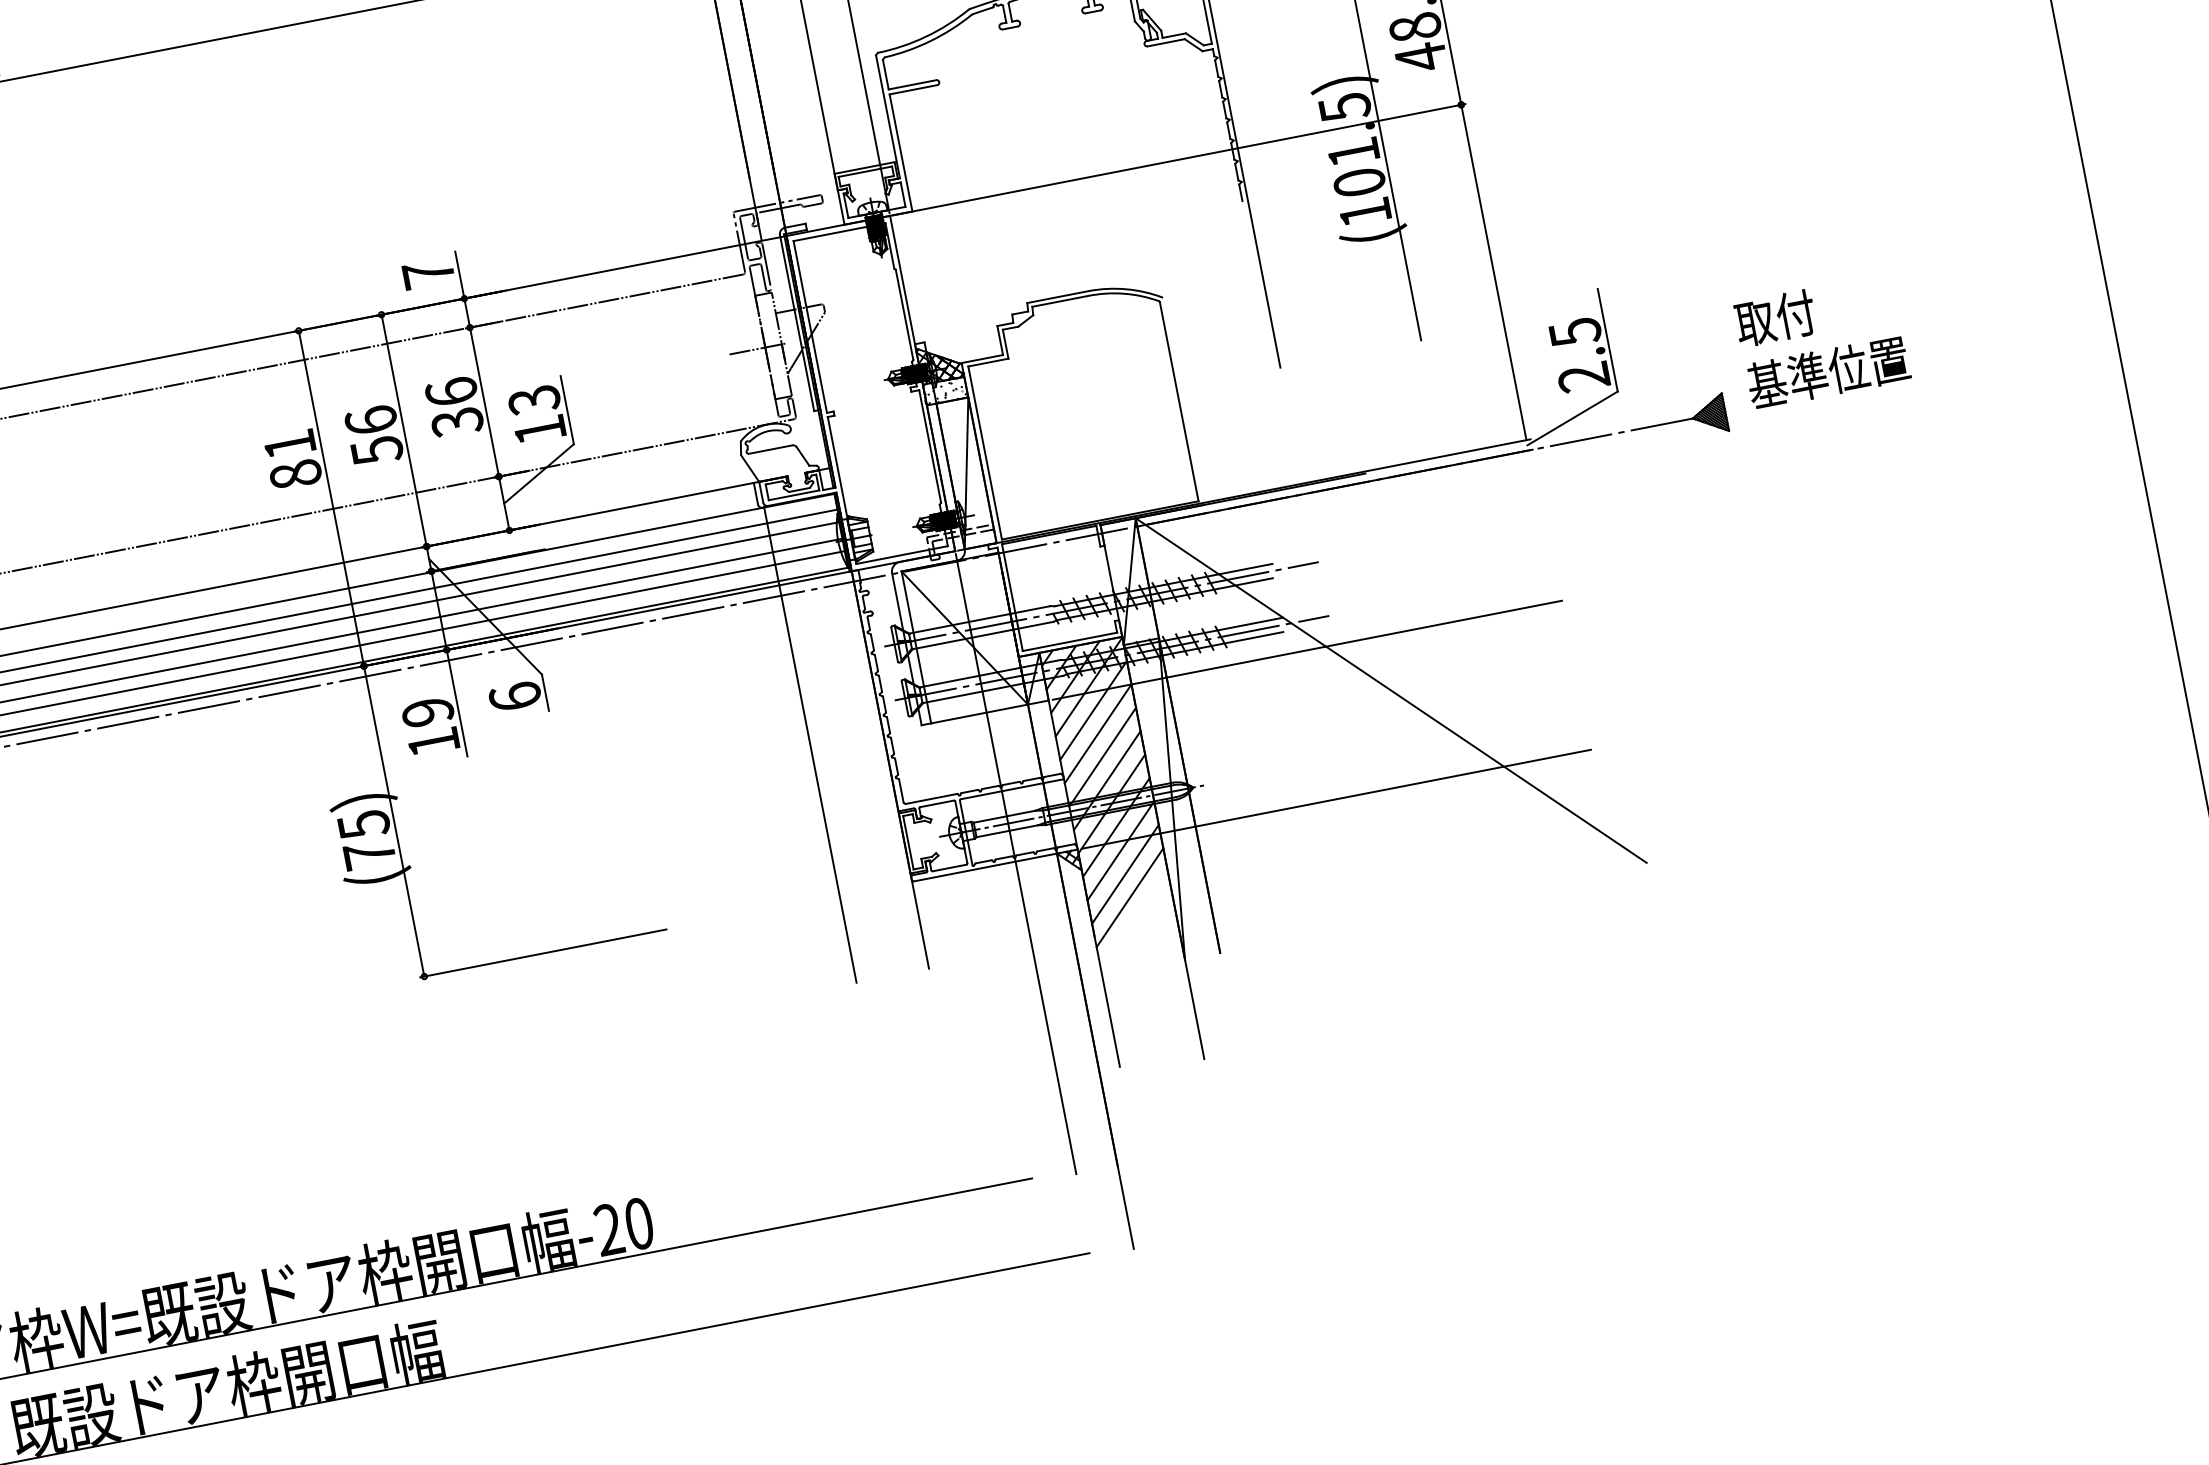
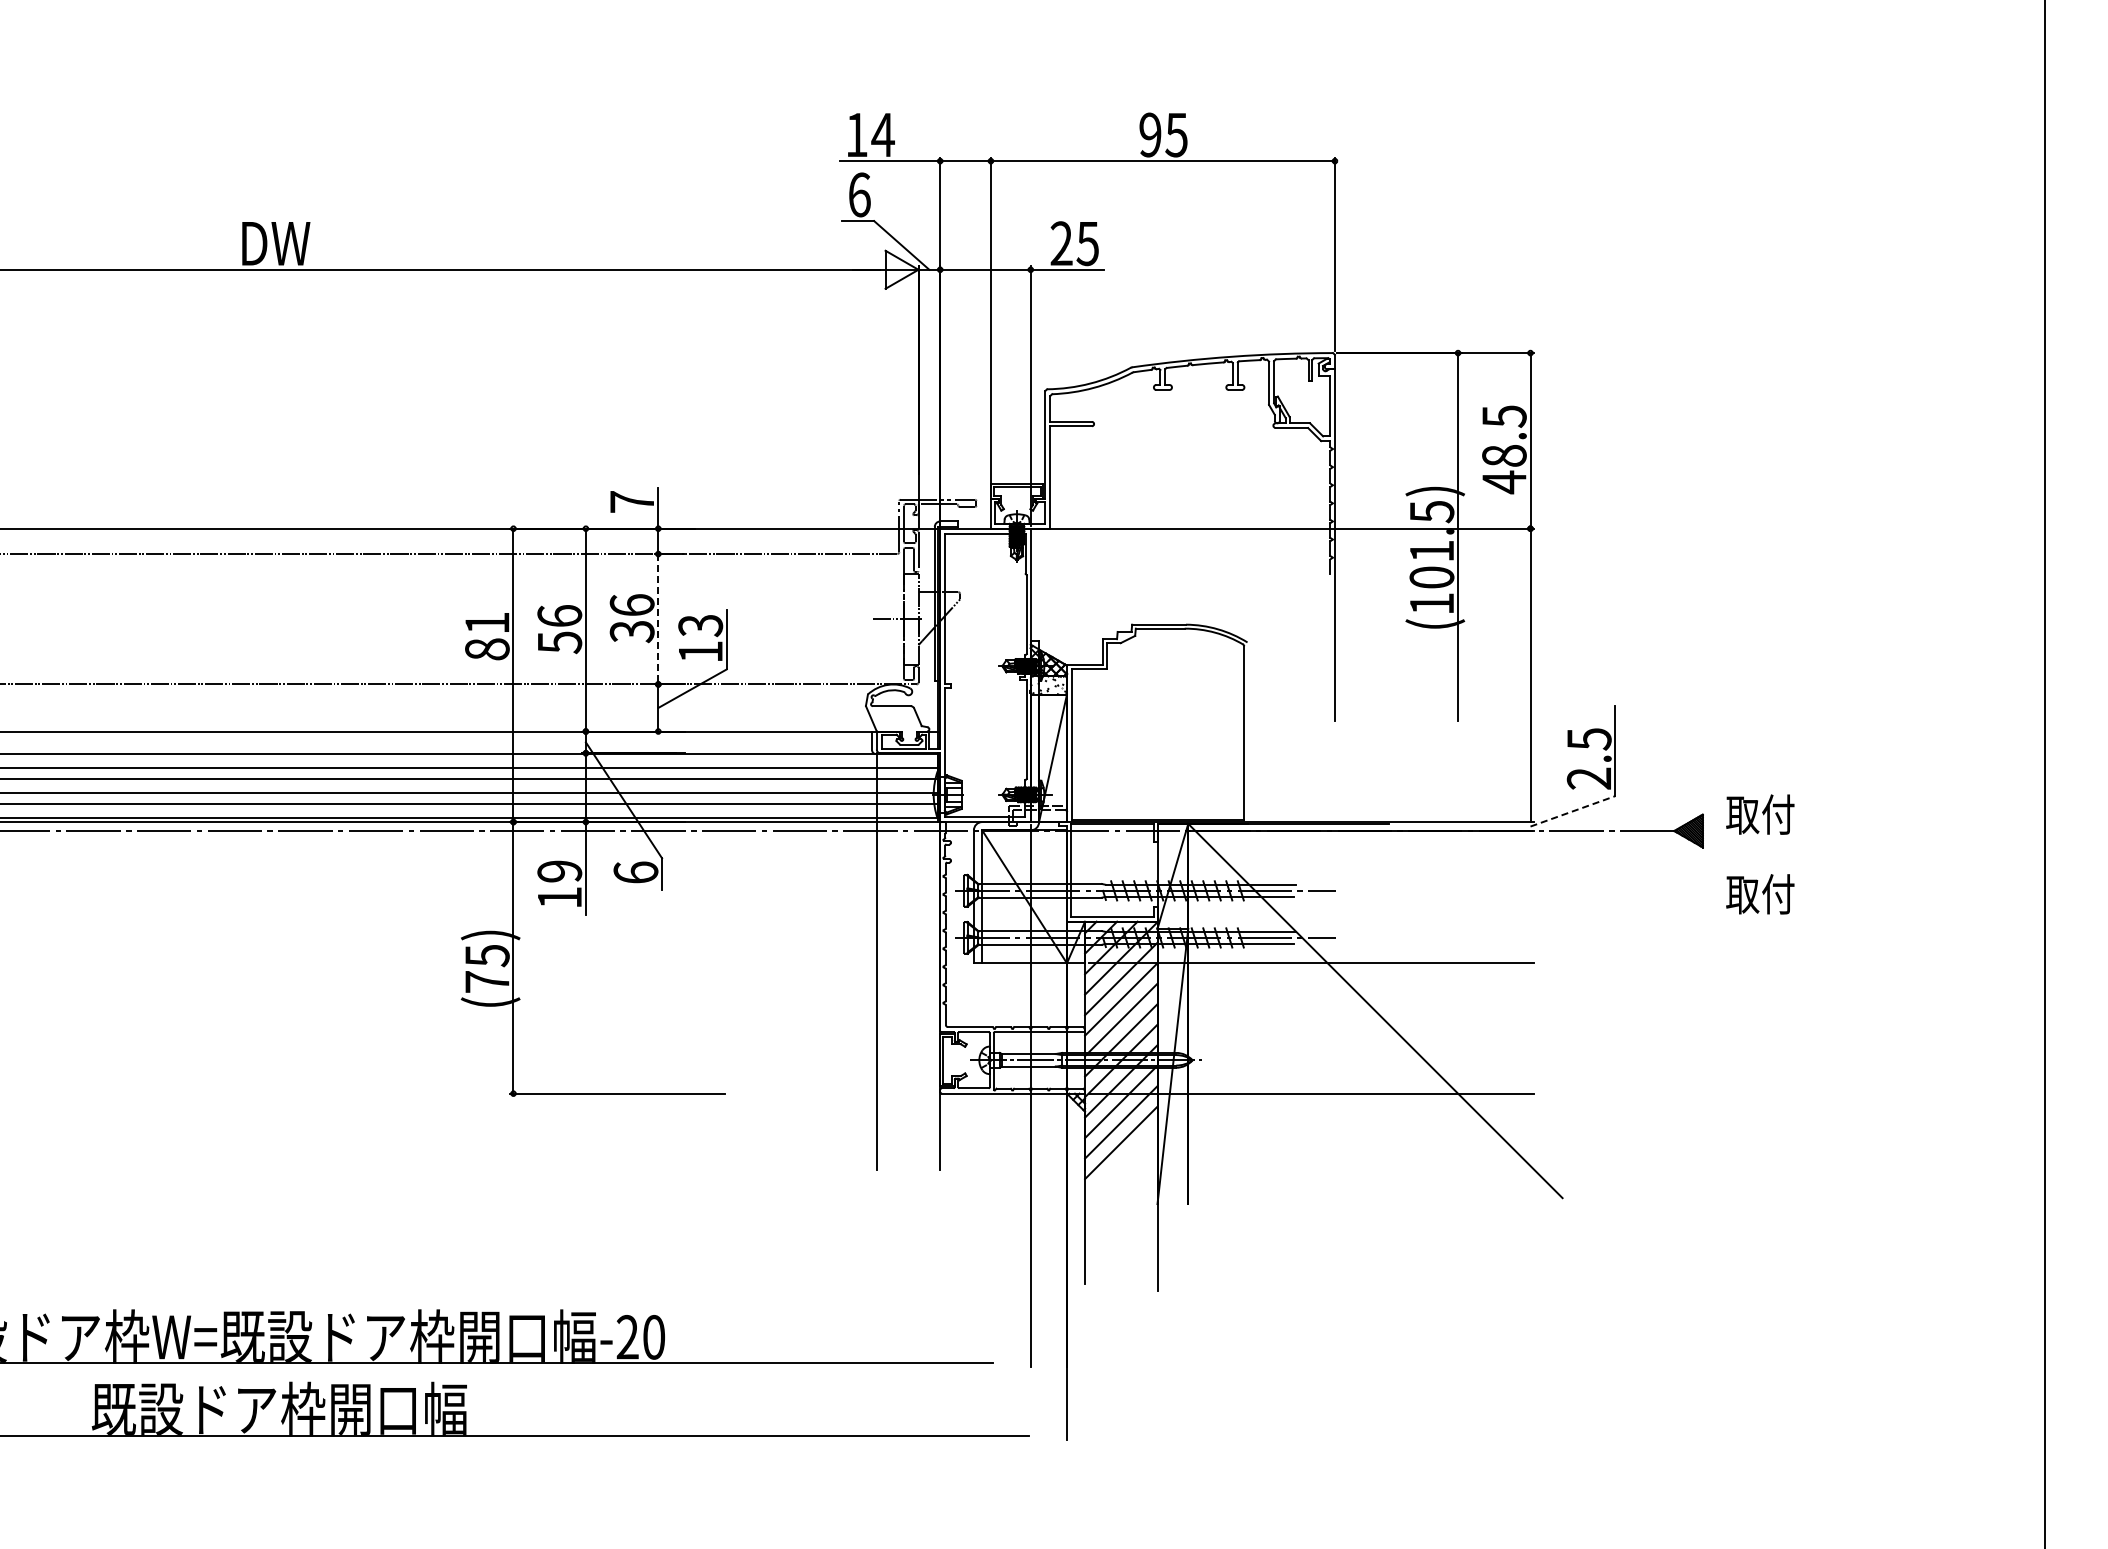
text: (1775, 318) -> (1760, 894), moved
text: (1827, 371) -> (1795, 813), 基準位置 -> 取付
line: (484, 402) -> (658, 619), solid -> dashed
line: (1573, 418) -> (1573, 811), solid -> dashed

